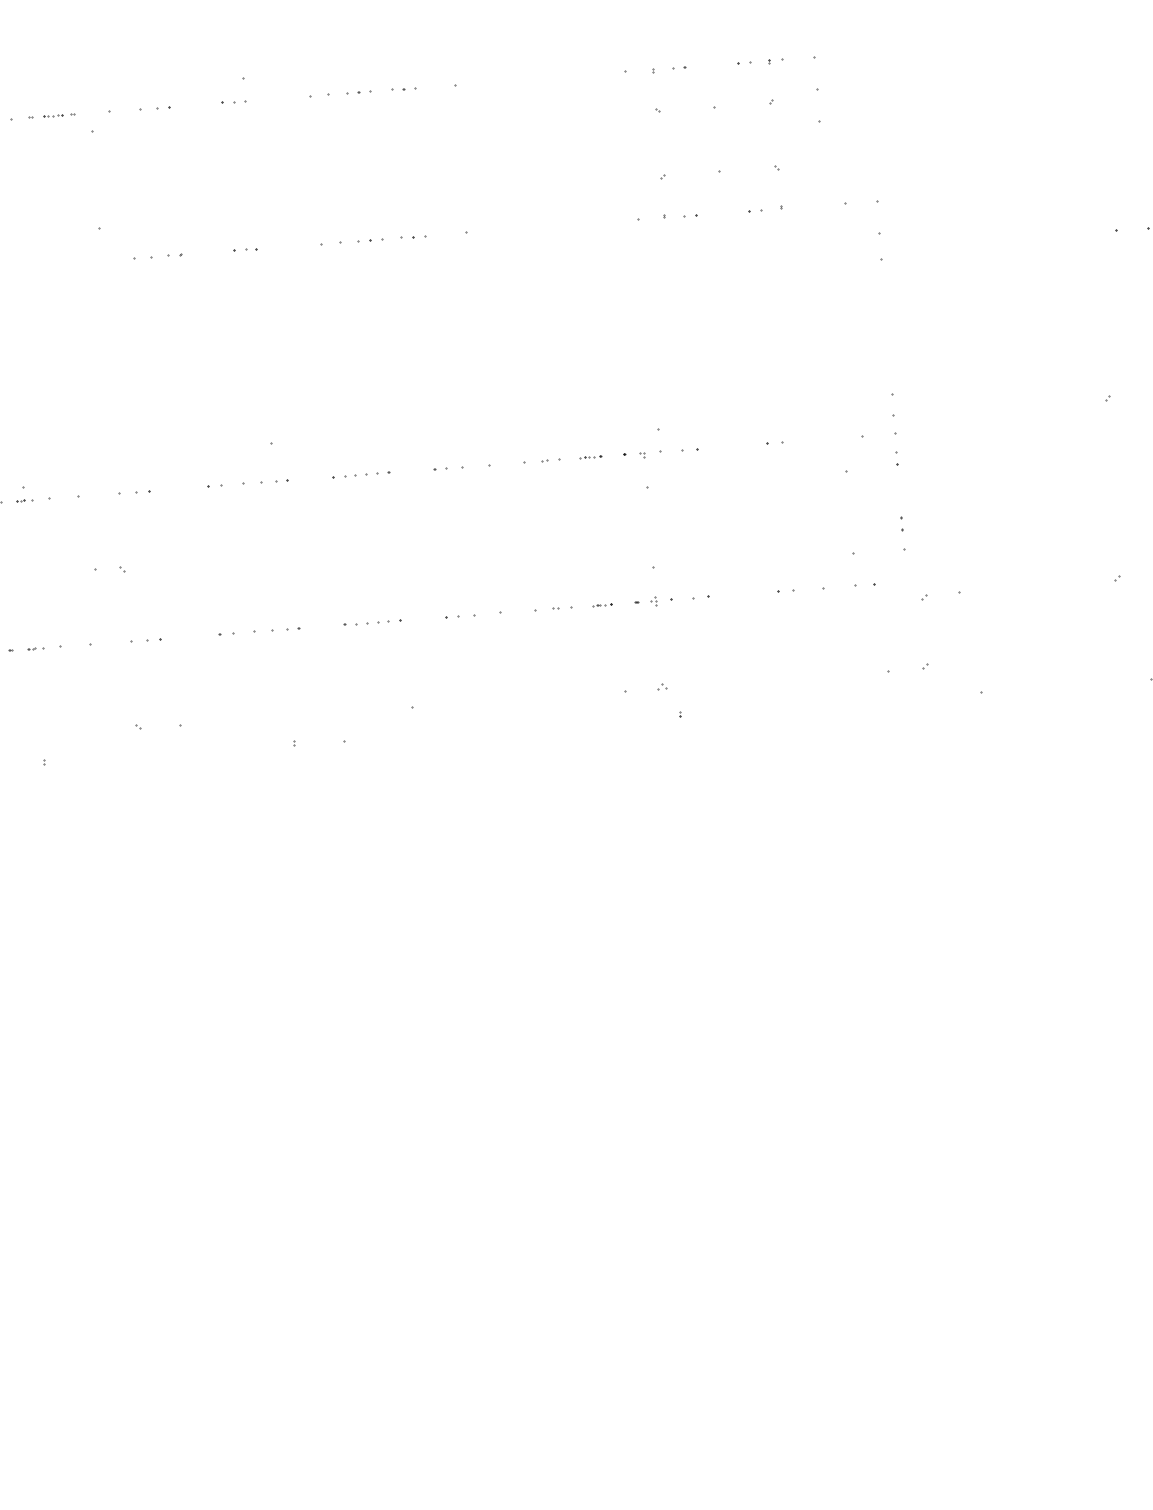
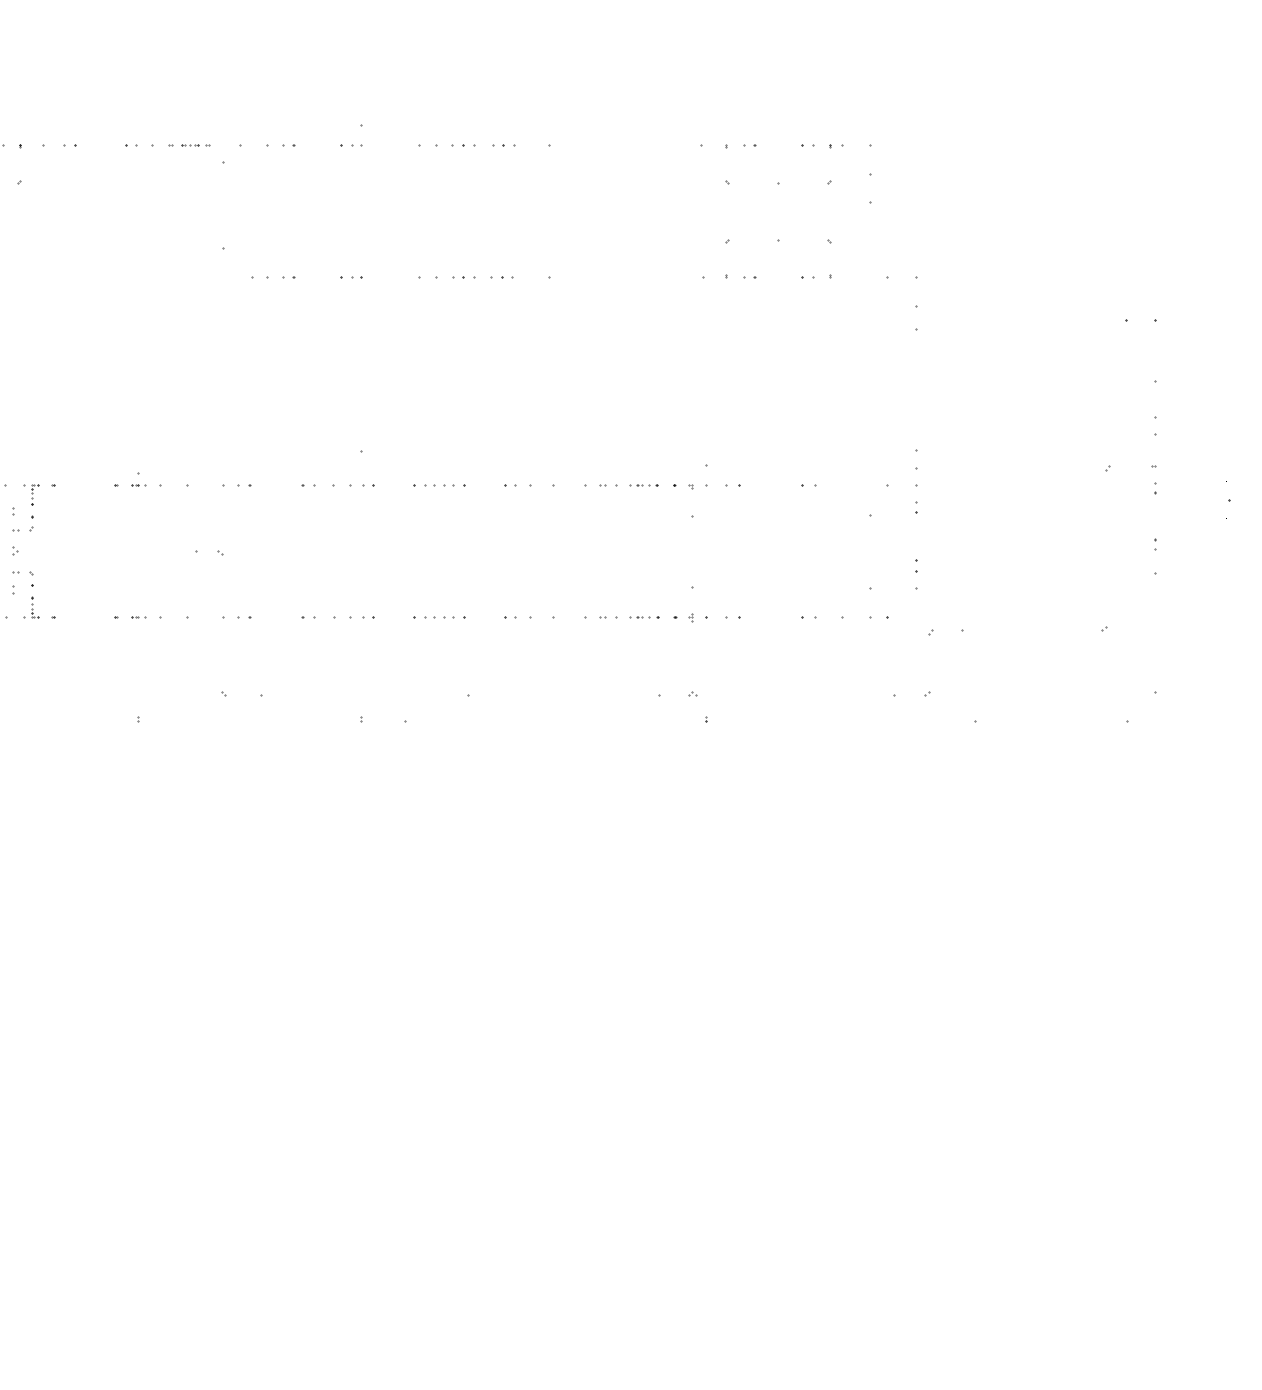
part: (589, 457) -> (643, 485), size x1.43
part: (602, 605) -> (644, 617), size x1.67

